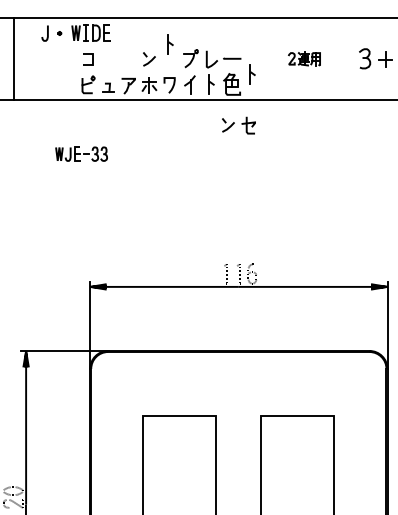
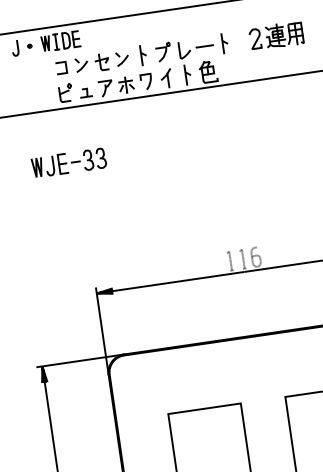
part: (170, 44) -> (143, 55), moved
part: (304, 58) -> (276, 35), size x1.67
part: (252, 74) -> (224, 43), moved
part: (238, 125) -> (91, 63), moved
part: (81, 153) -> (68, 162), size x1.43

